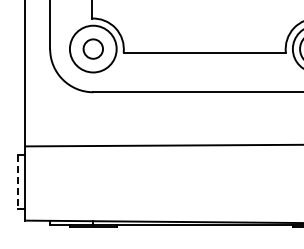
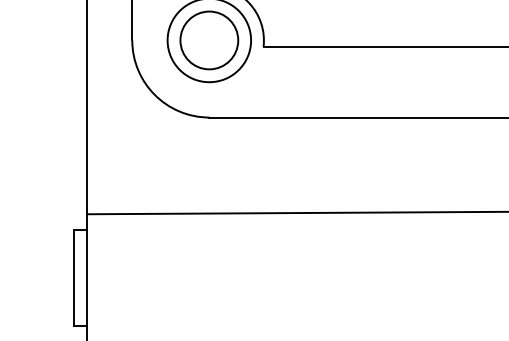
circle: (93, 48) -> (209, 39), size x1.67
line: (17, 182) -> (73, 278), dashed -> solid

